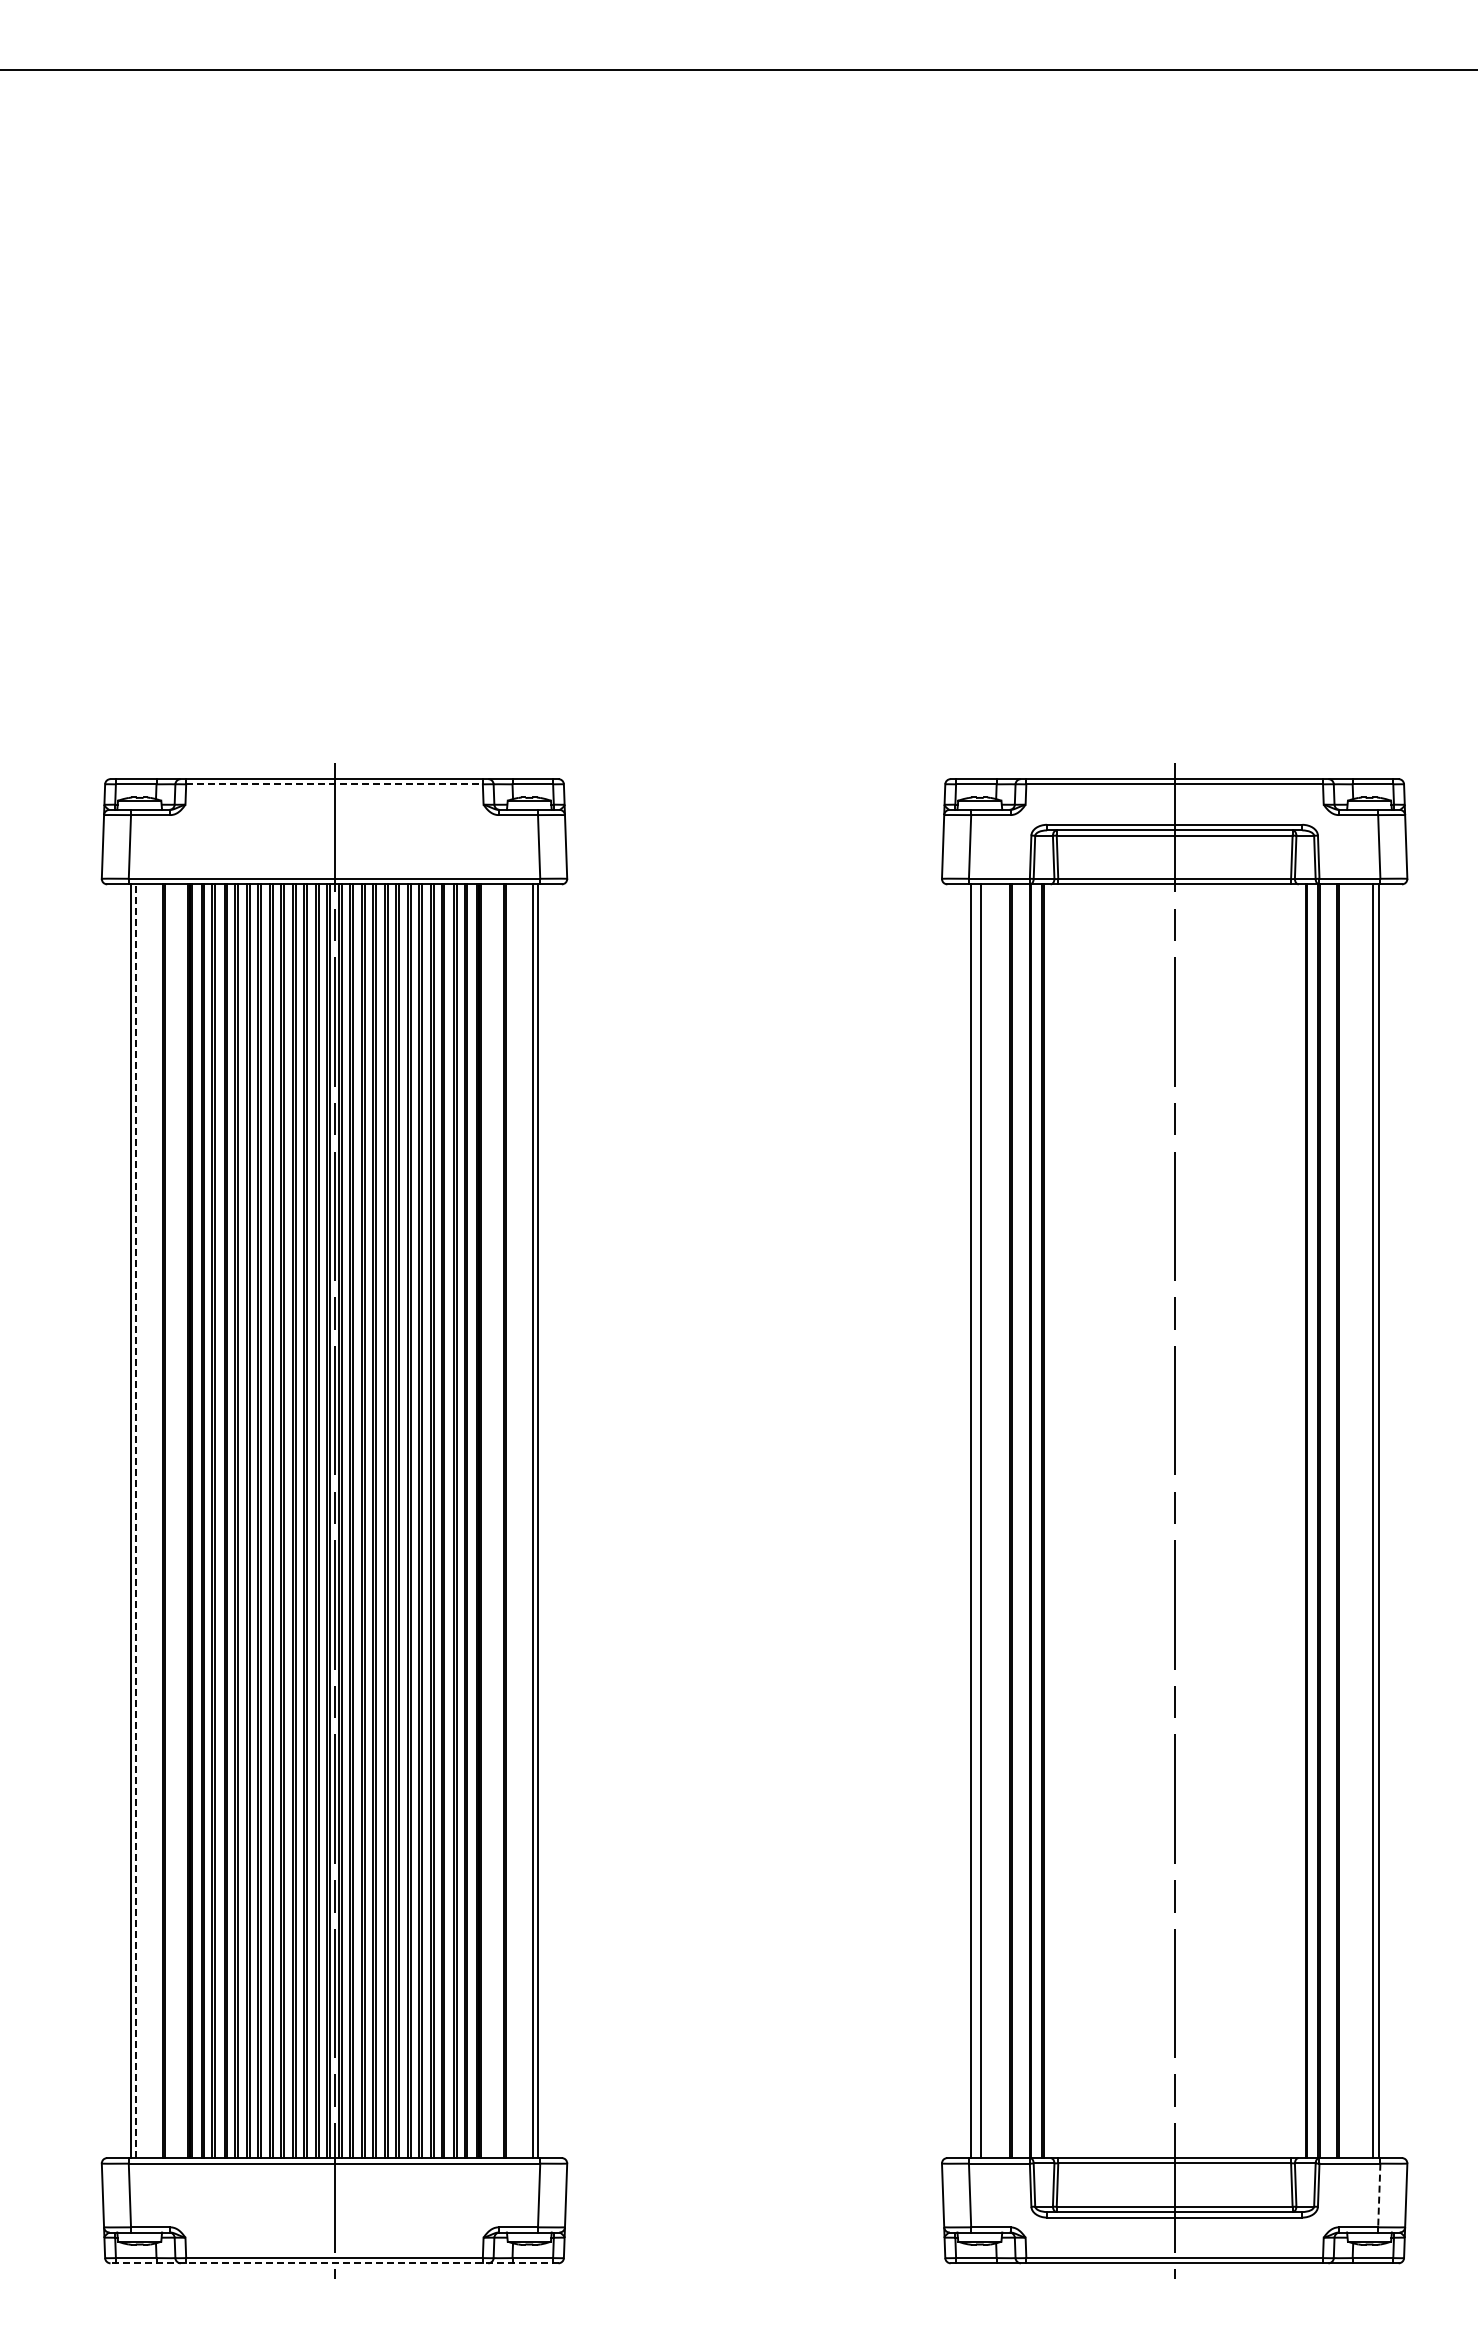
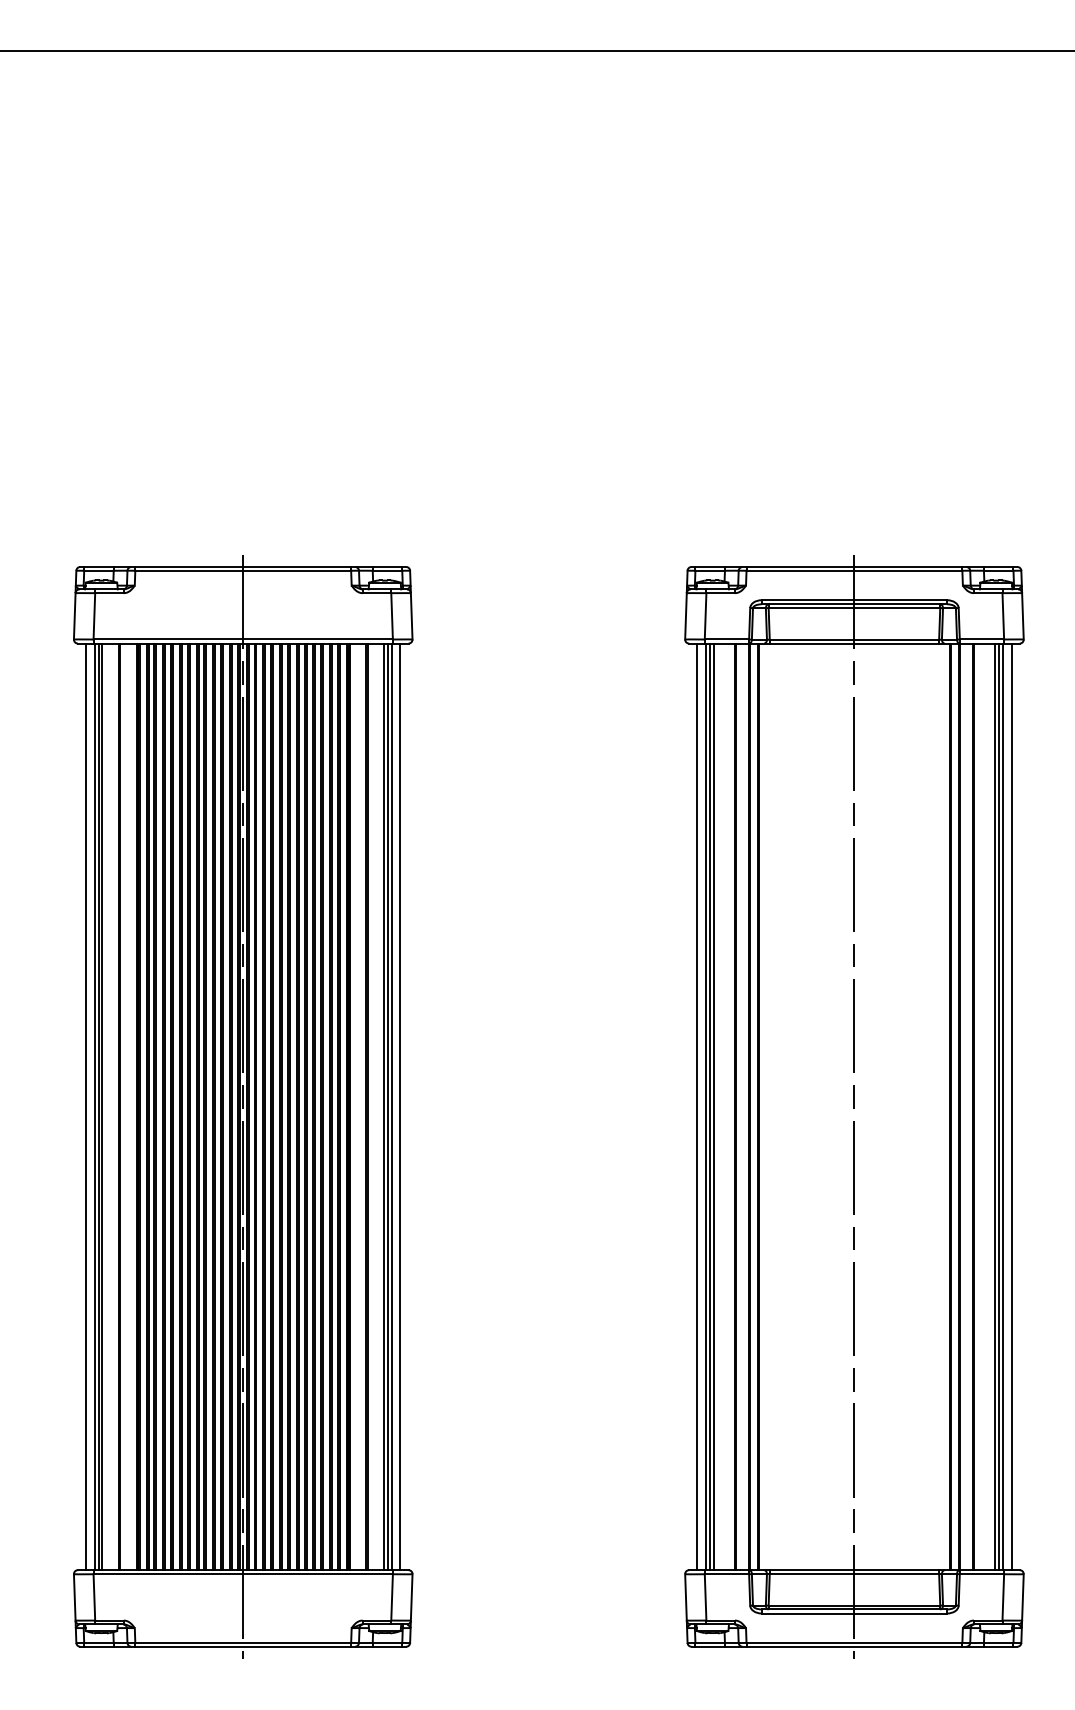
line: (335, 784) -> (243, 570), dashed -> solid
line: (118, 1521) -> (86, 1107), added
line: (135, 1521) -> (98, 1107), dashed -> solid
line: (140, 1521) -> (102, 1107), added
line: (528, 1521) -> (384, 1107), added
line: (550, 1521) -> (400, 1107), added
line: (958, 1521) -> (697, 1107), added
line: (976, 1521) -> (710, 1107), added
line: (1368, 1521) -> (995, 1107), added
line: (1390, 1521) -> (1011, 1107), added
line: (1379, 2195) -> (1003, 1597), dashed -> solid
line: (334, 2263) -> (243, 1646), dashed -> solid

